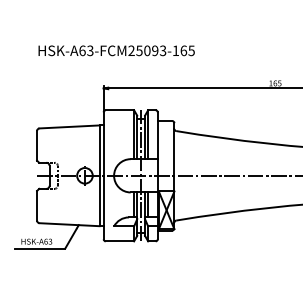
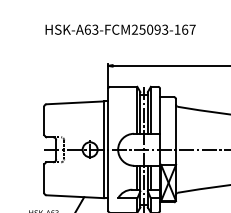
text: (191, 50) -> (192, 29), HSK-A63-FCM25093-165 -> HSK-A63-FCM25093-167

